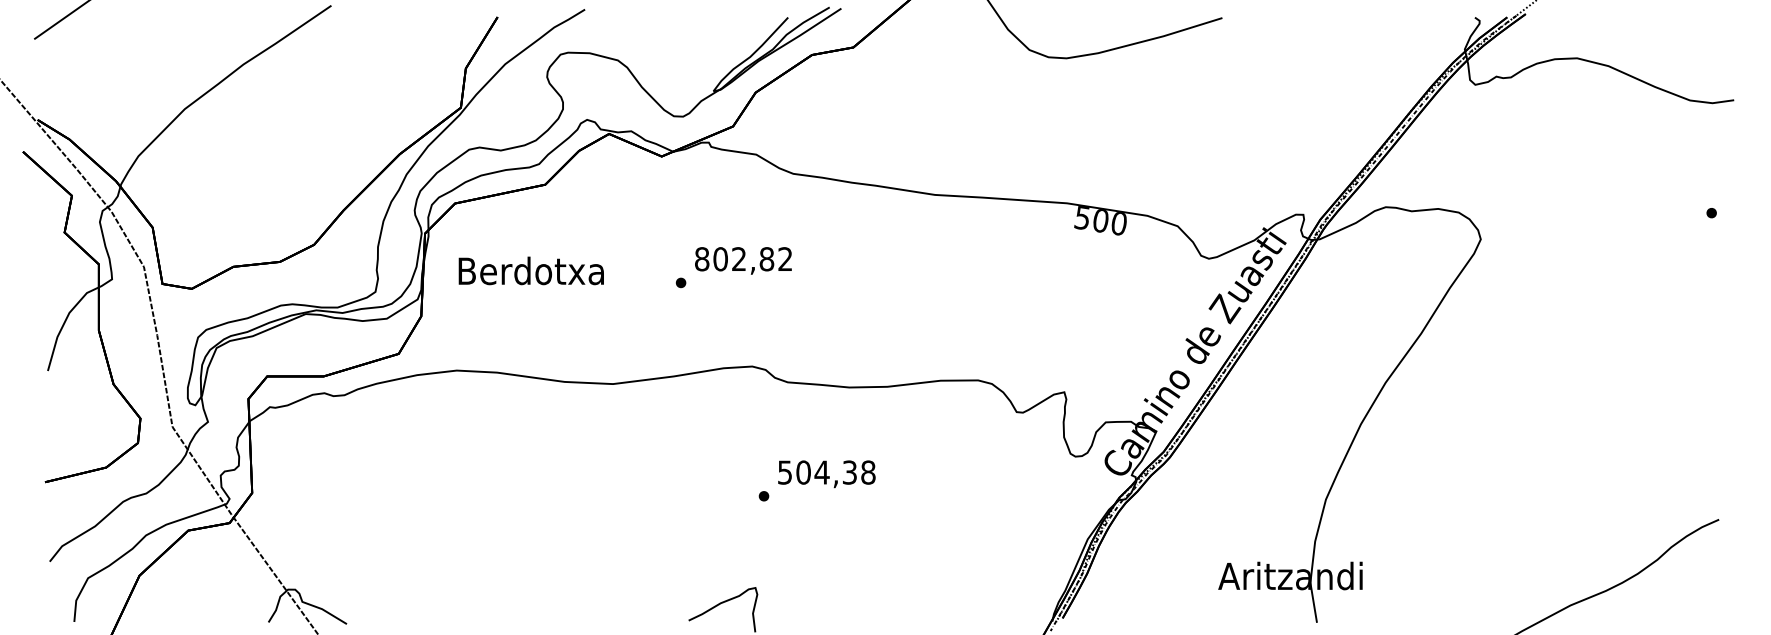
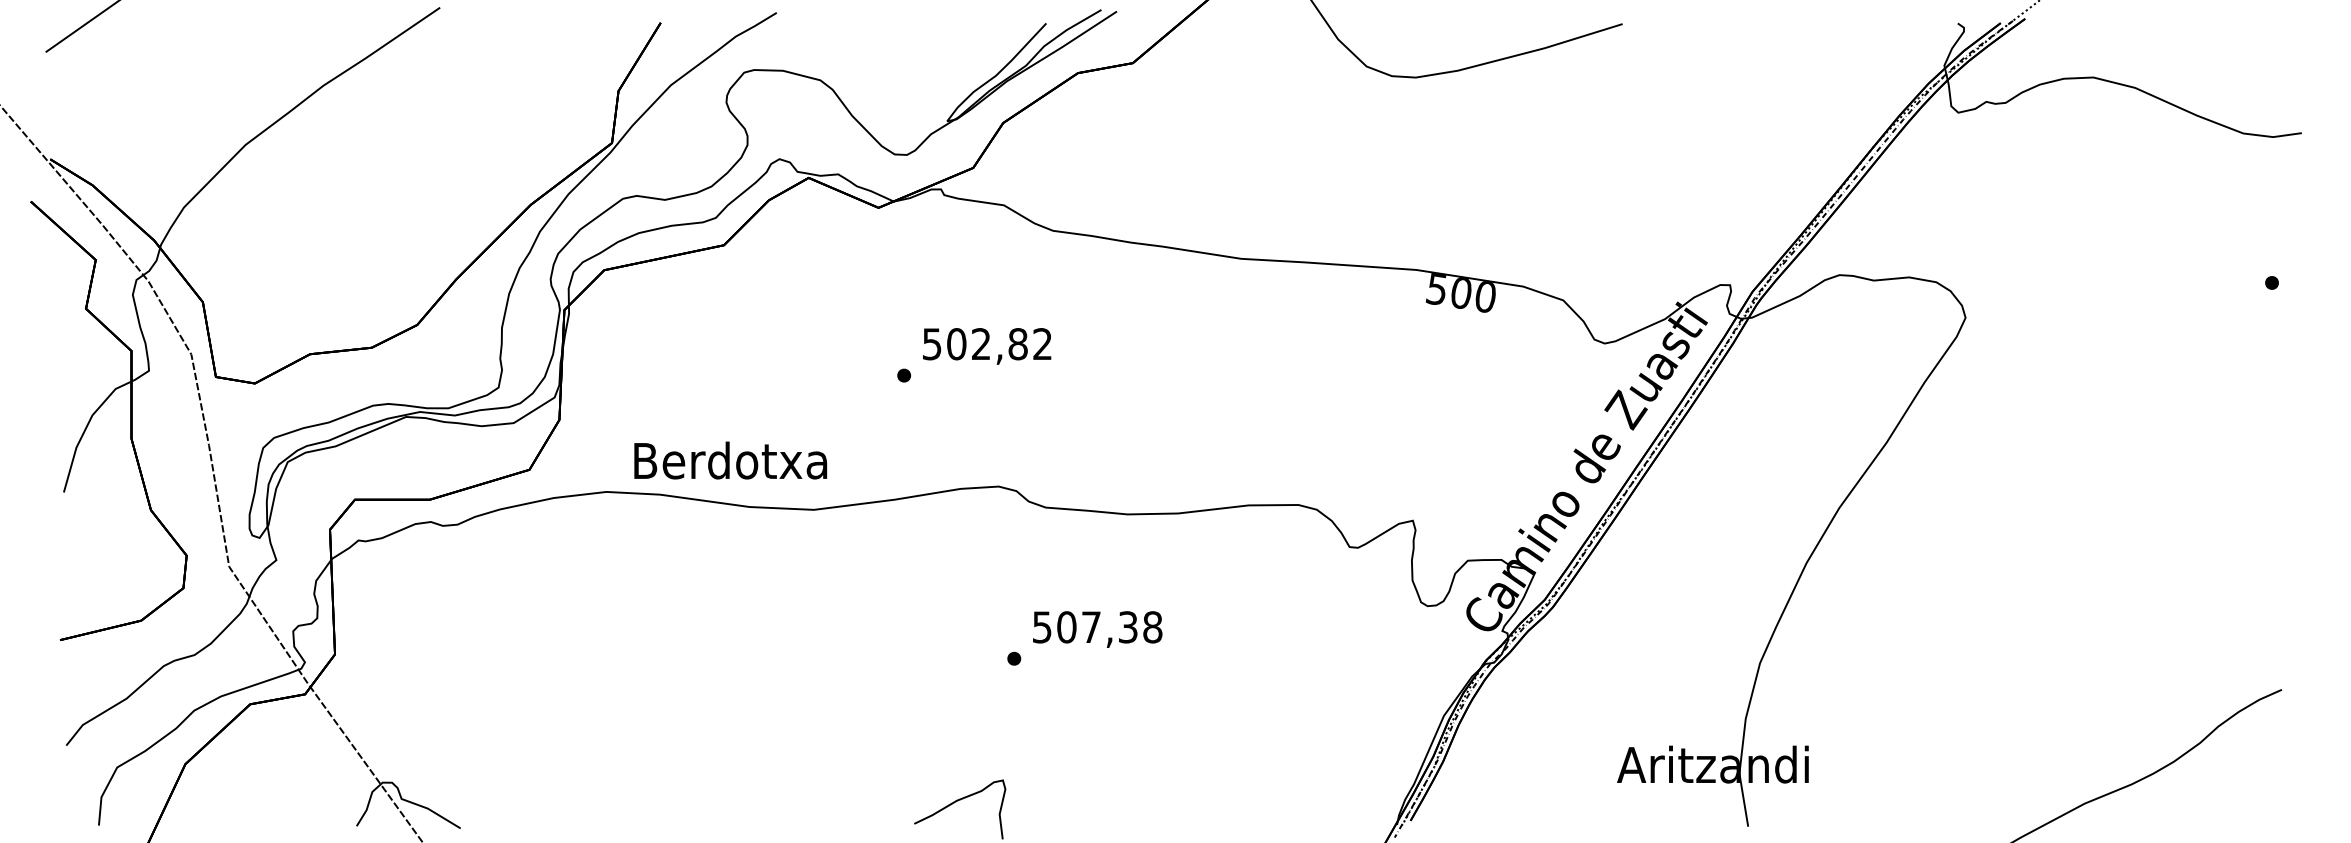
text: (702, 259) -> (932, 344), 802,82 -> 502,82
text: (530, 270) -> (729, 459), moved
text: (821, 472) -> (1090, 627), 504,38 -> 507,38

